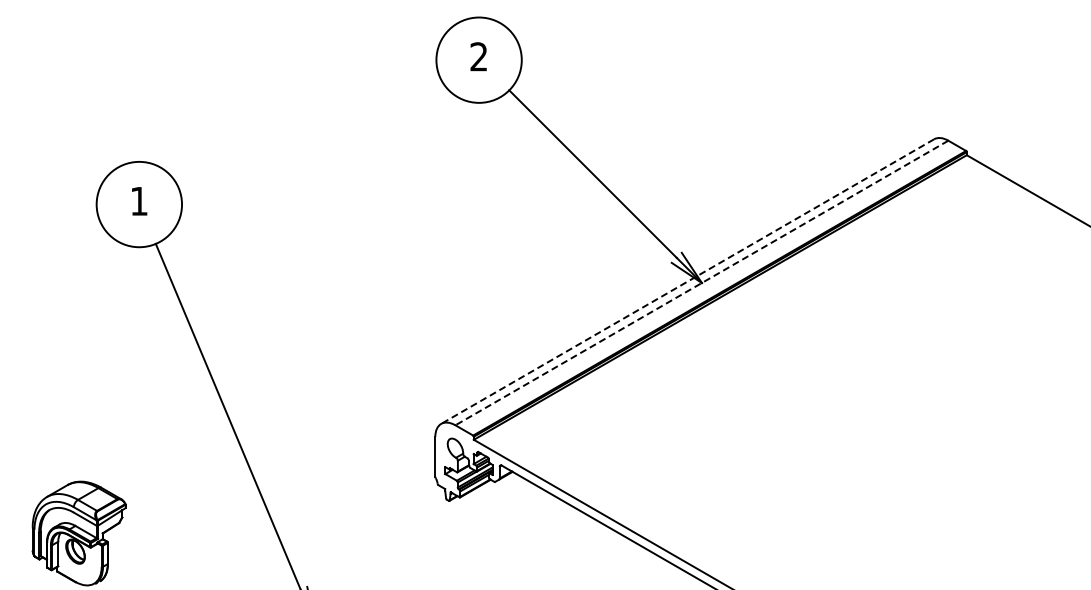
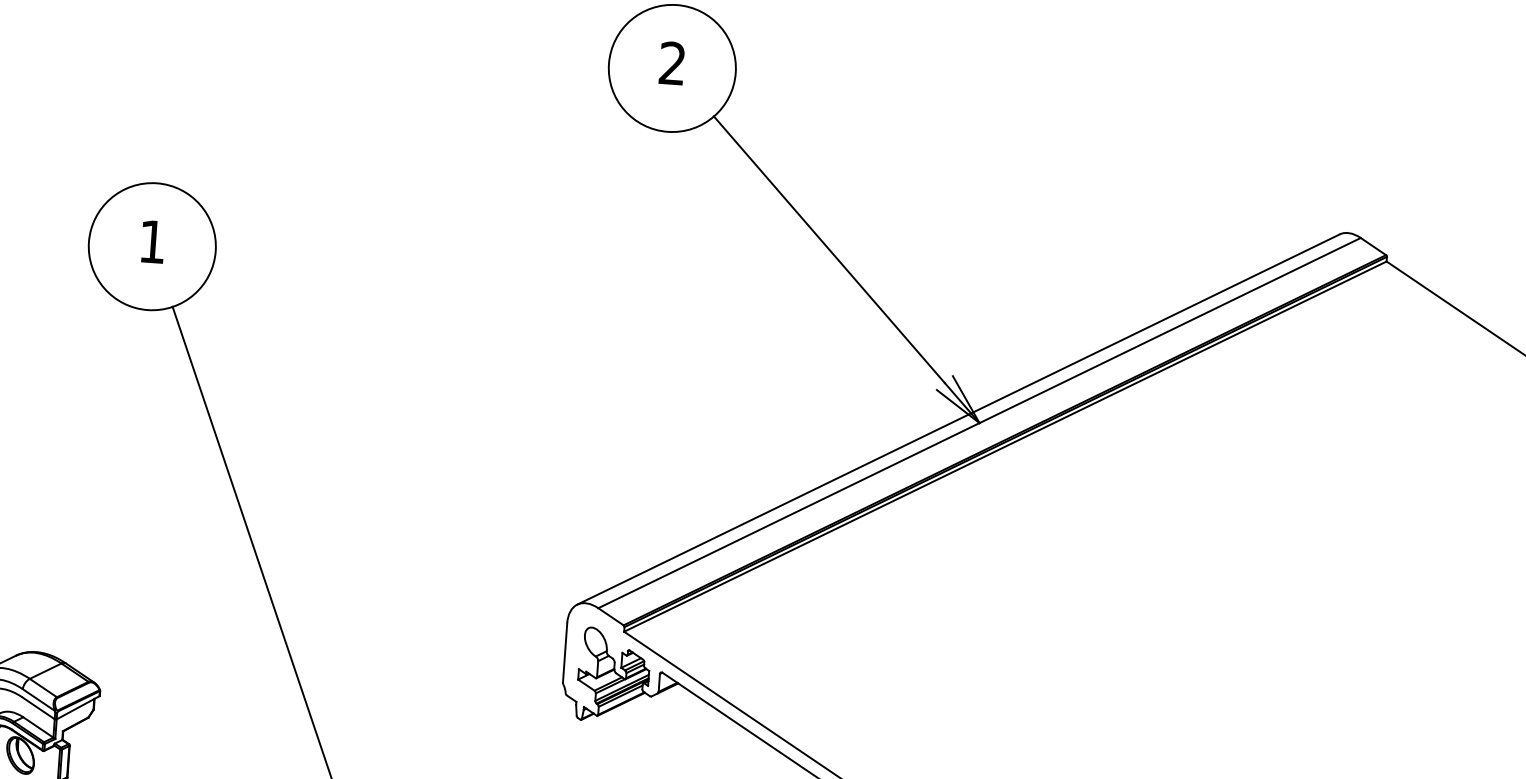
line: (687, 281) -> (958, 419), dashed -> solid
line: (701, 283) -> (978, 423), dashed -> solid

